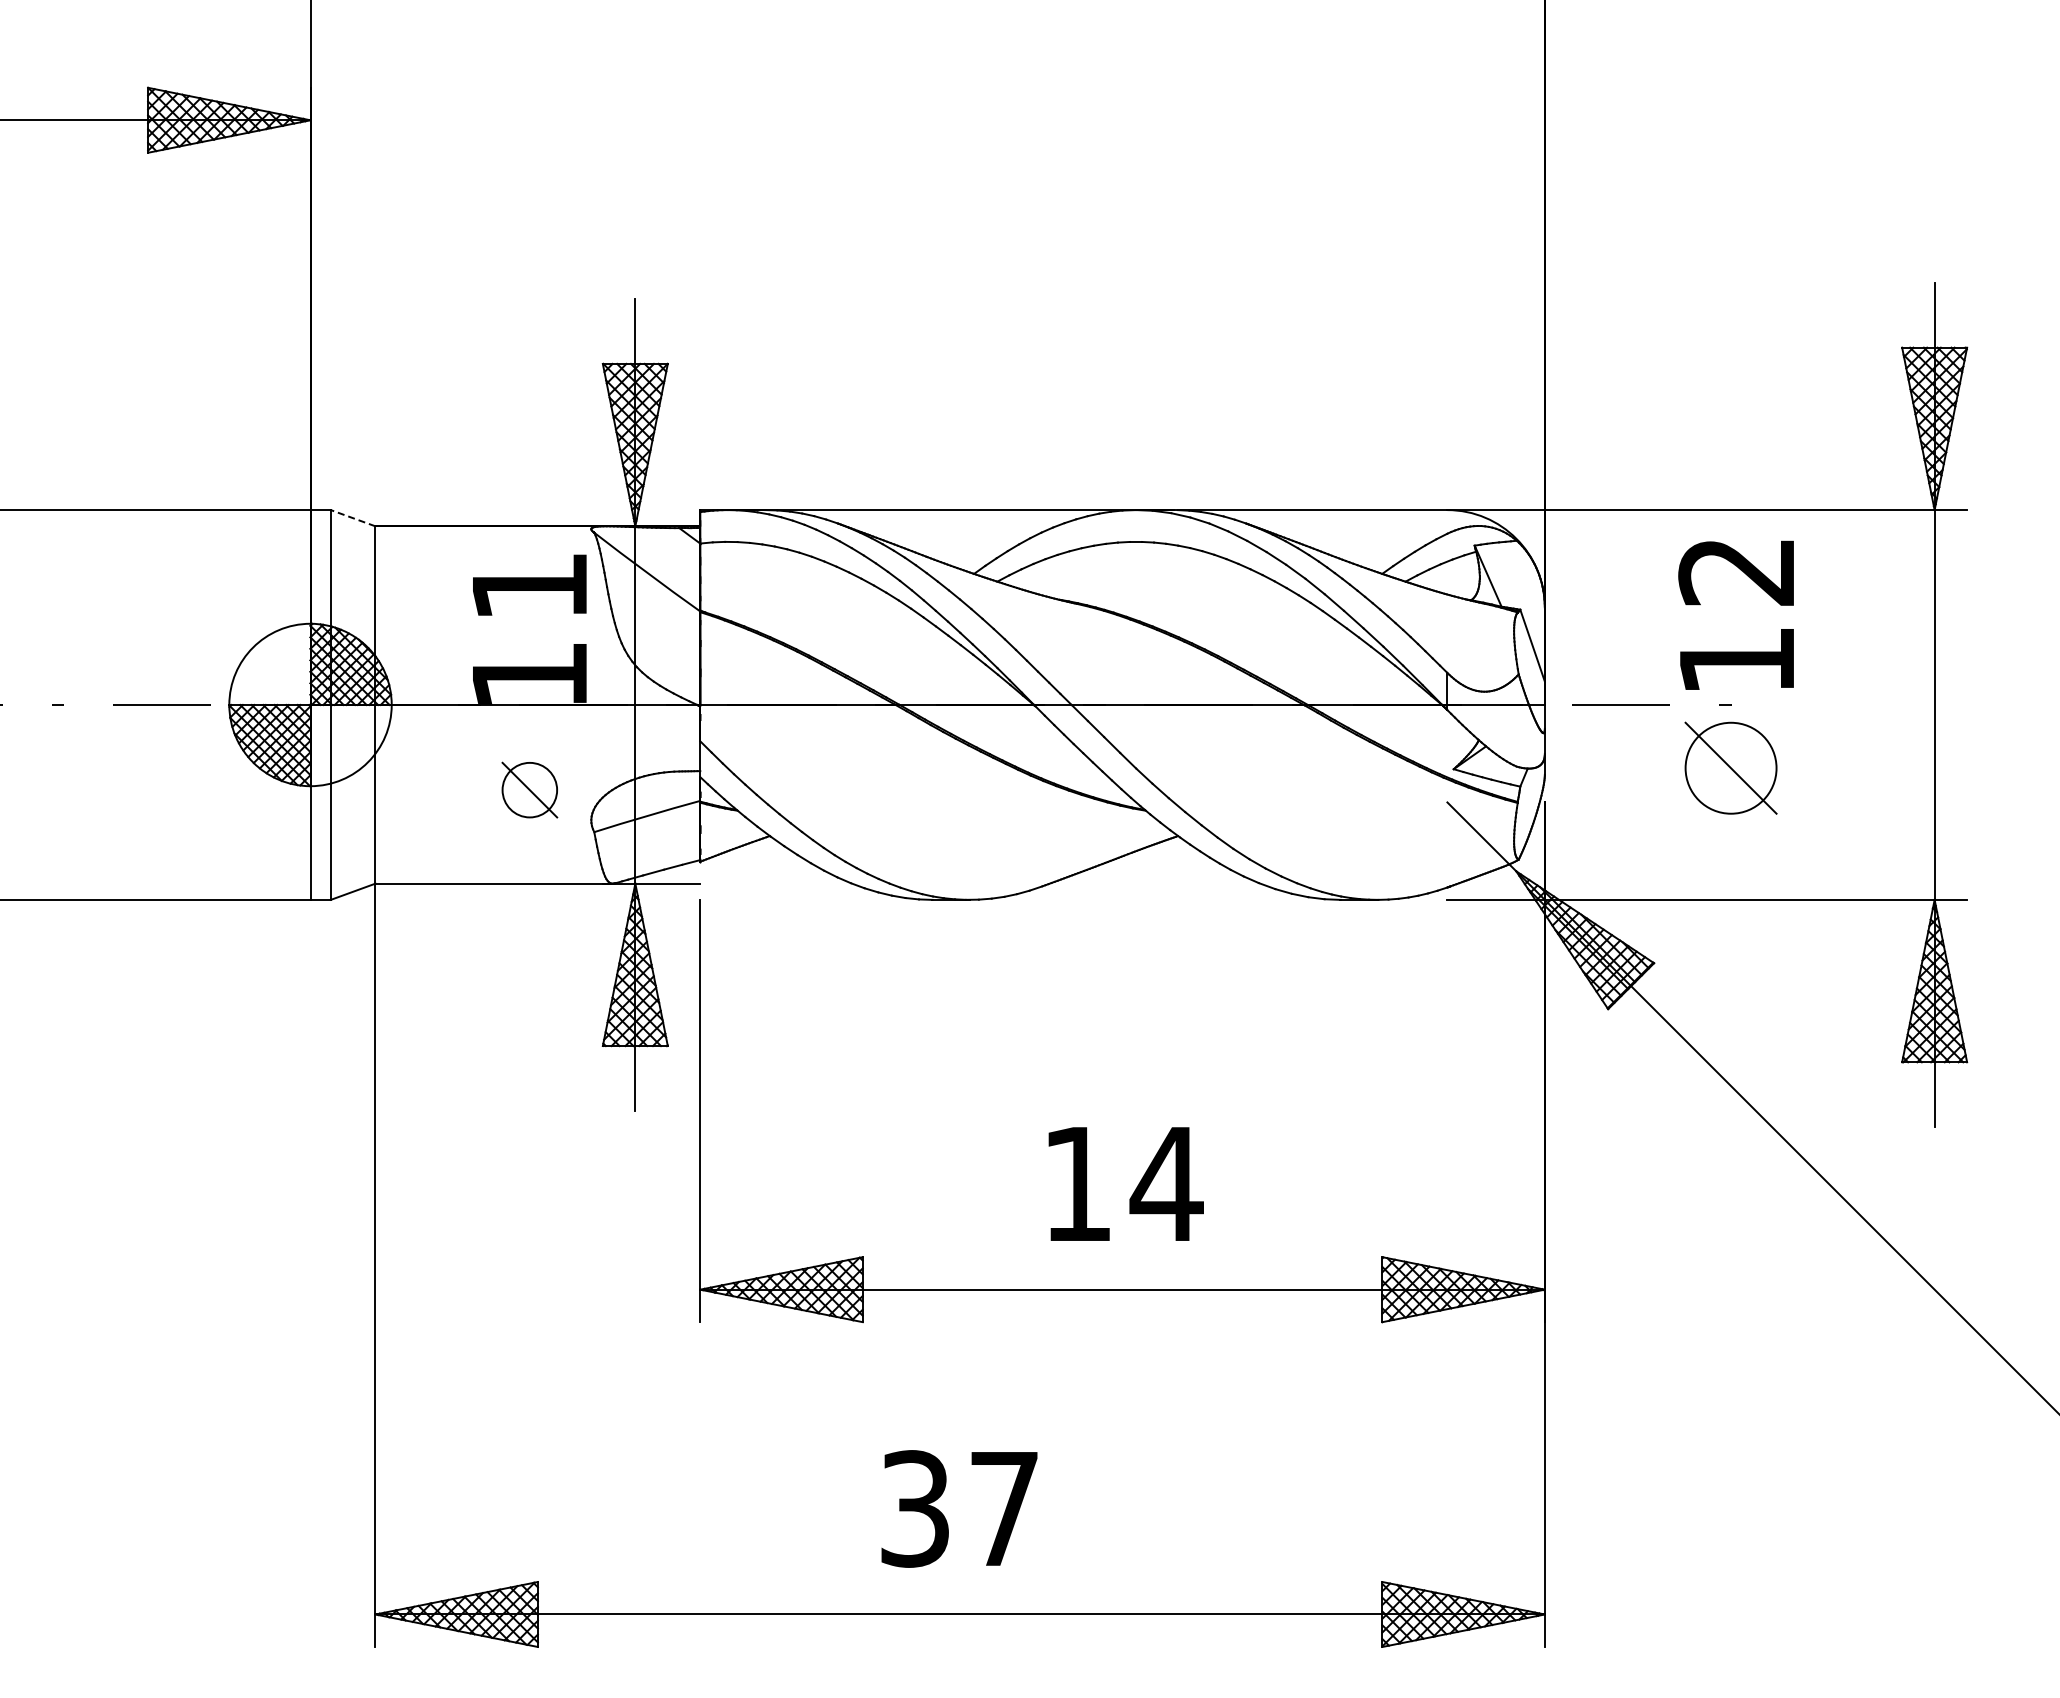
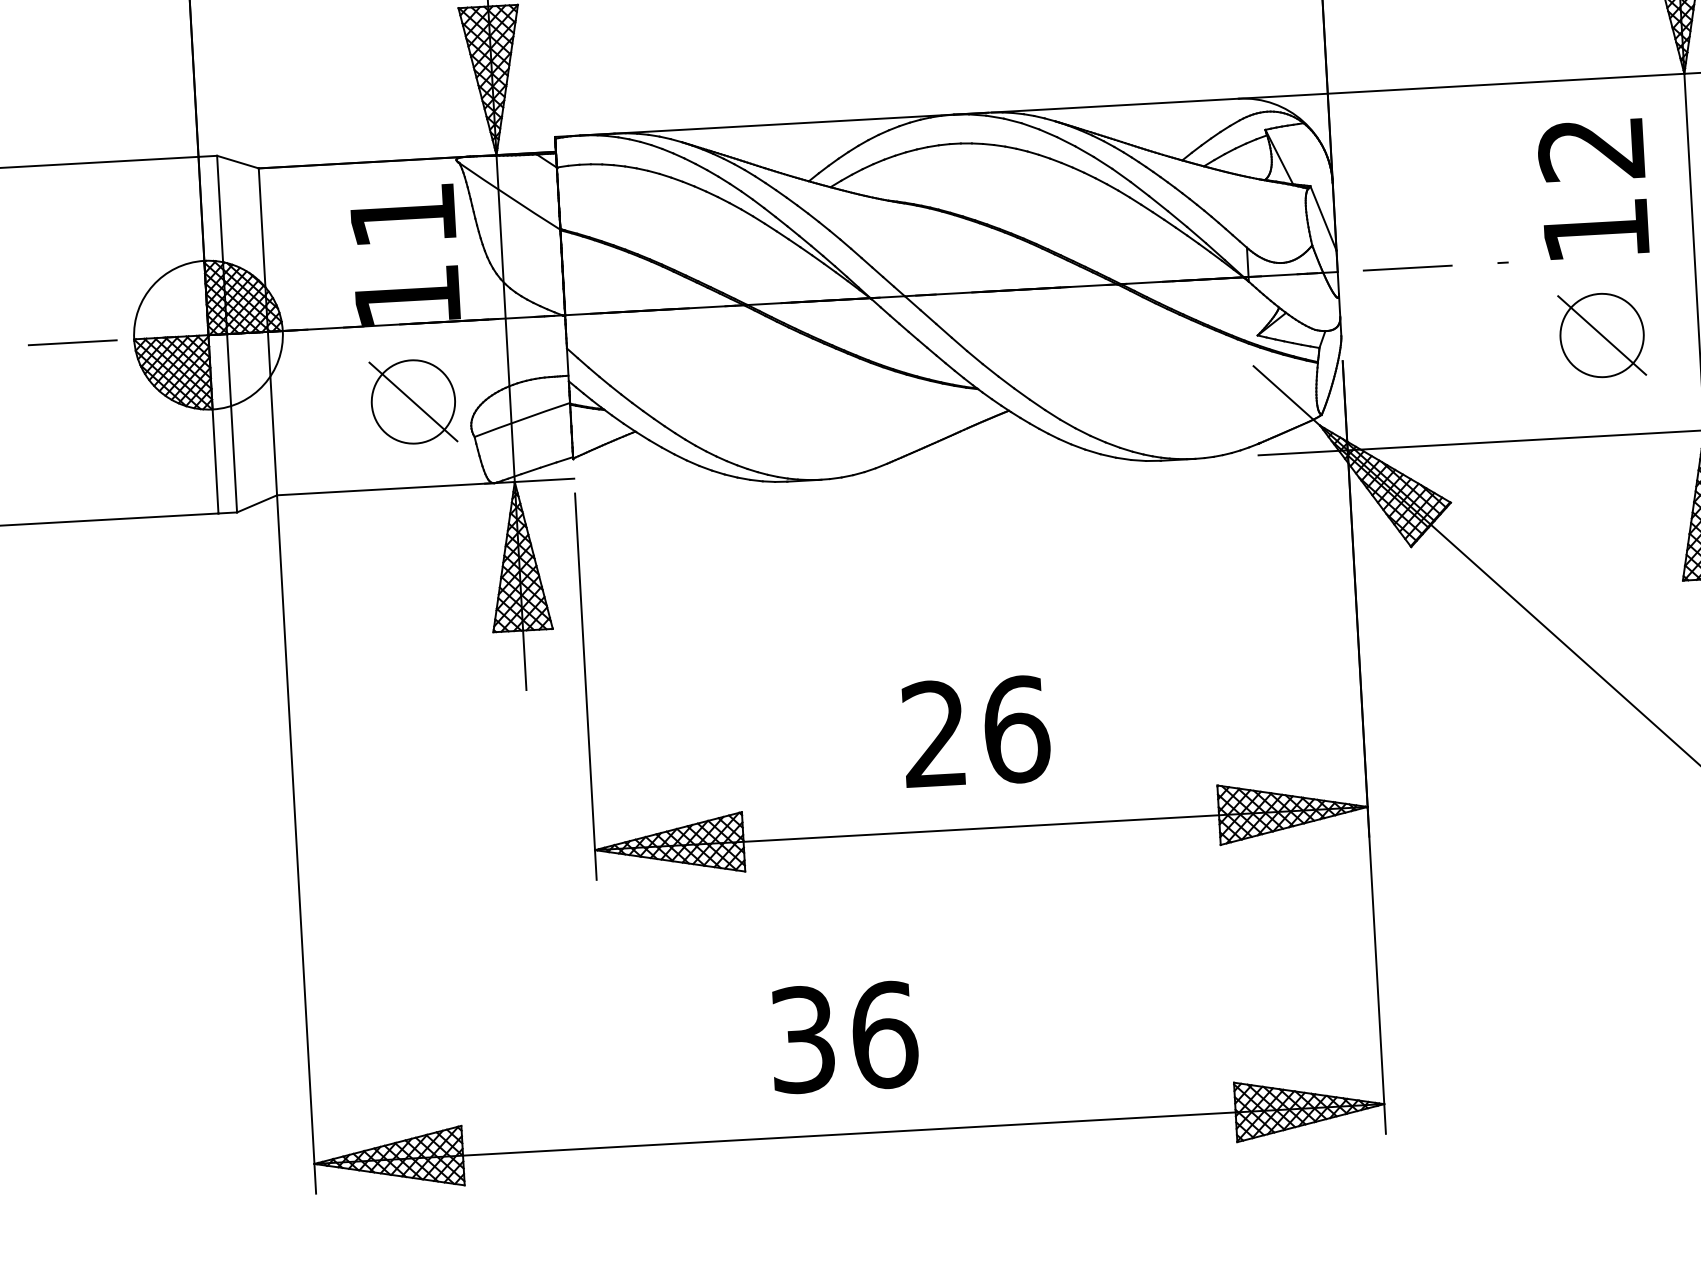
line: (353, 518) -> (238, 162), dashed -> solid
text: (1735, 614) -> (1592, 188), moved
part: (1730, 767) -> (1601, 334), moved
part: (529, 789) -> (413, 401), size x1.67
text: (1123, 1184) -> (976, 732), 14 -> 26
text: (1005, 1508) -> (885, 1034), 37 -> 36

